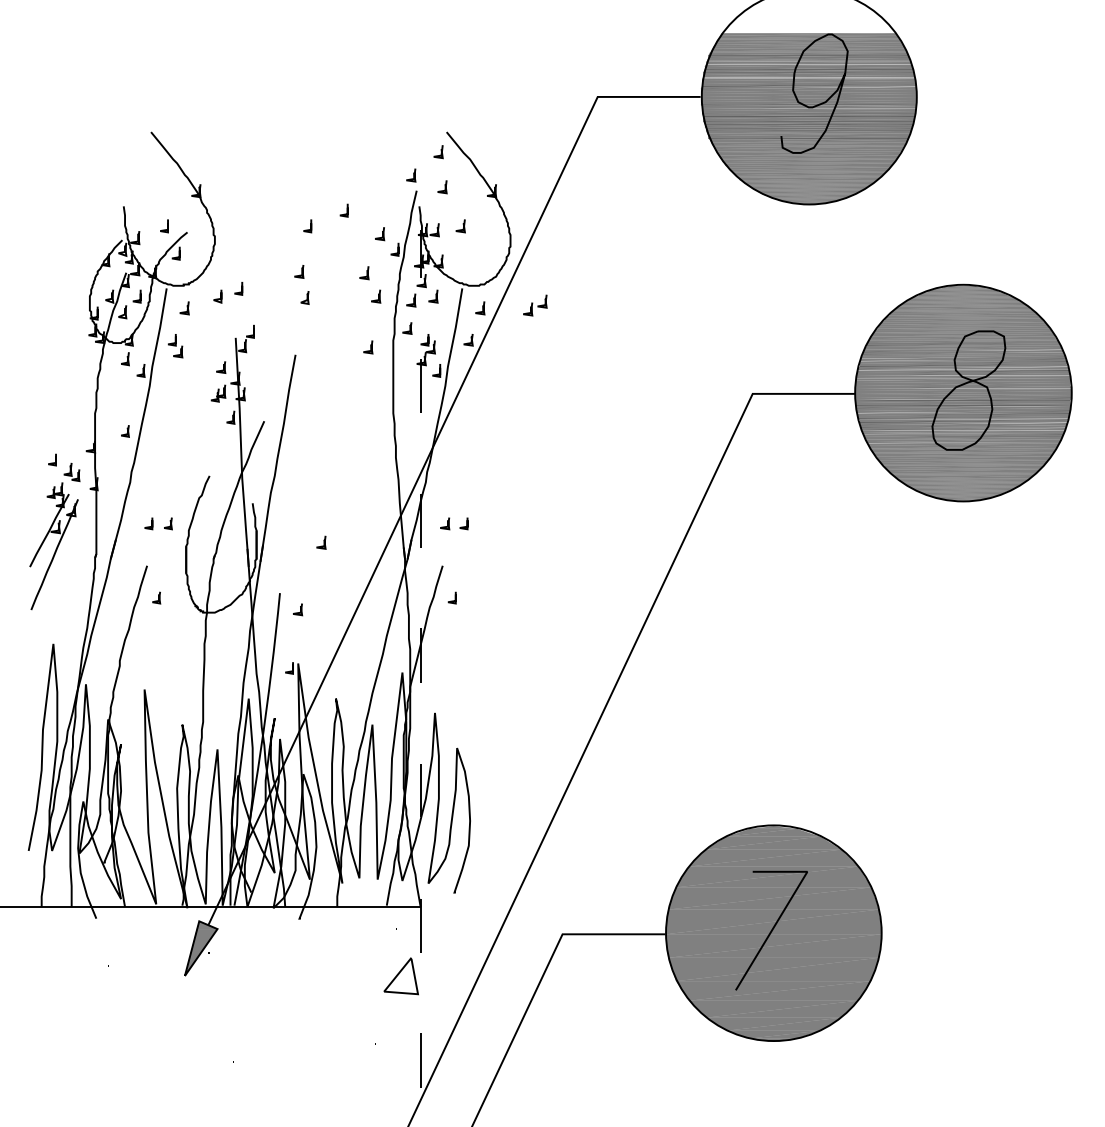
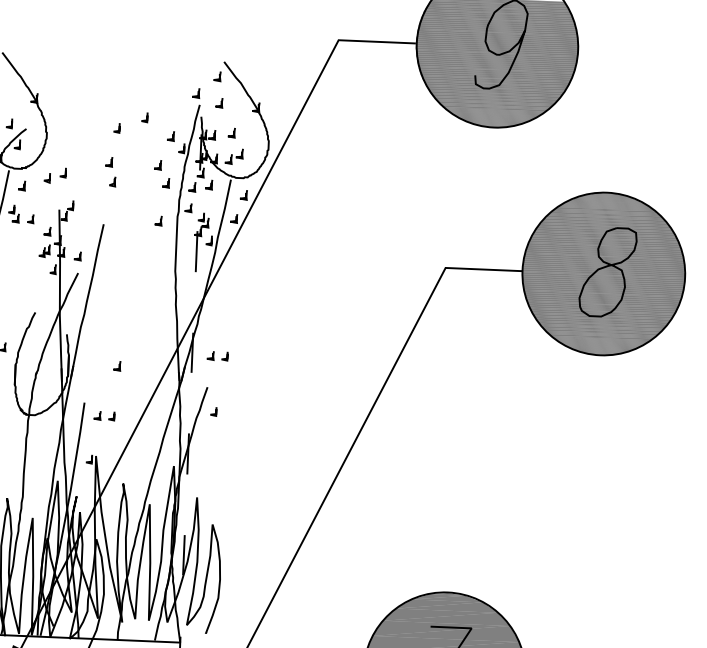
part: (535, 305) -> (234, 156), moved
line: (200, 351) -> (32, 218), added
line: (264, 400) -> (78, 257), added
line: (319, 609) -> (113, 416), added

